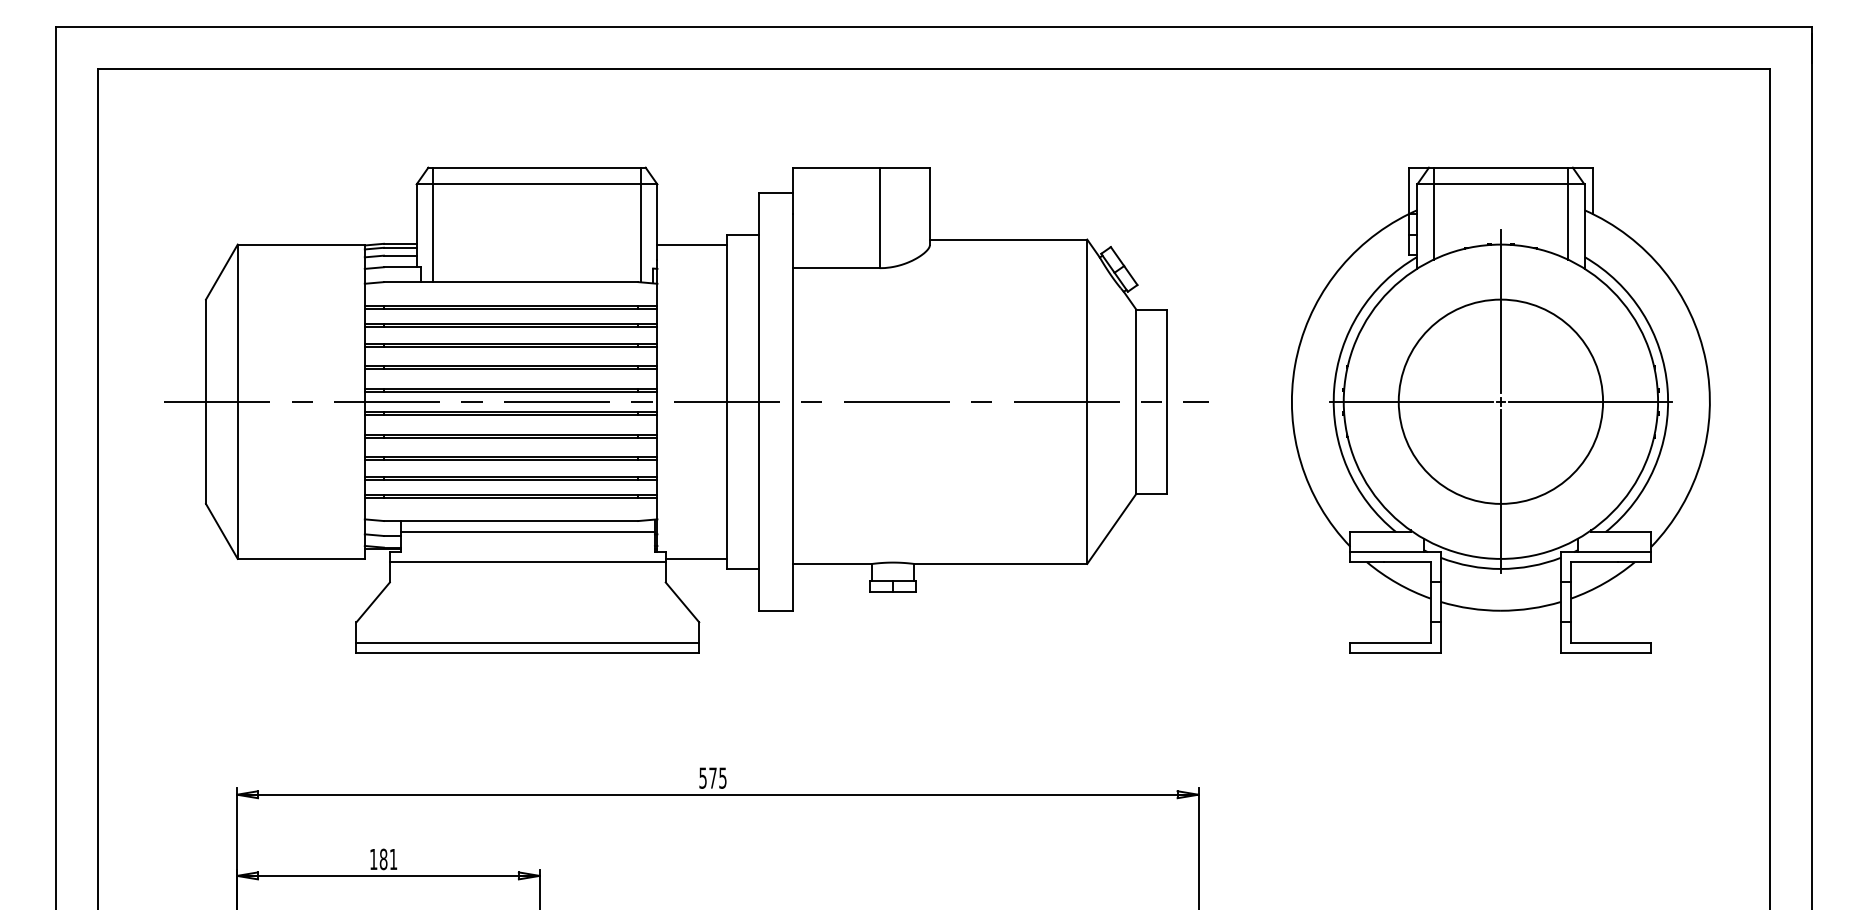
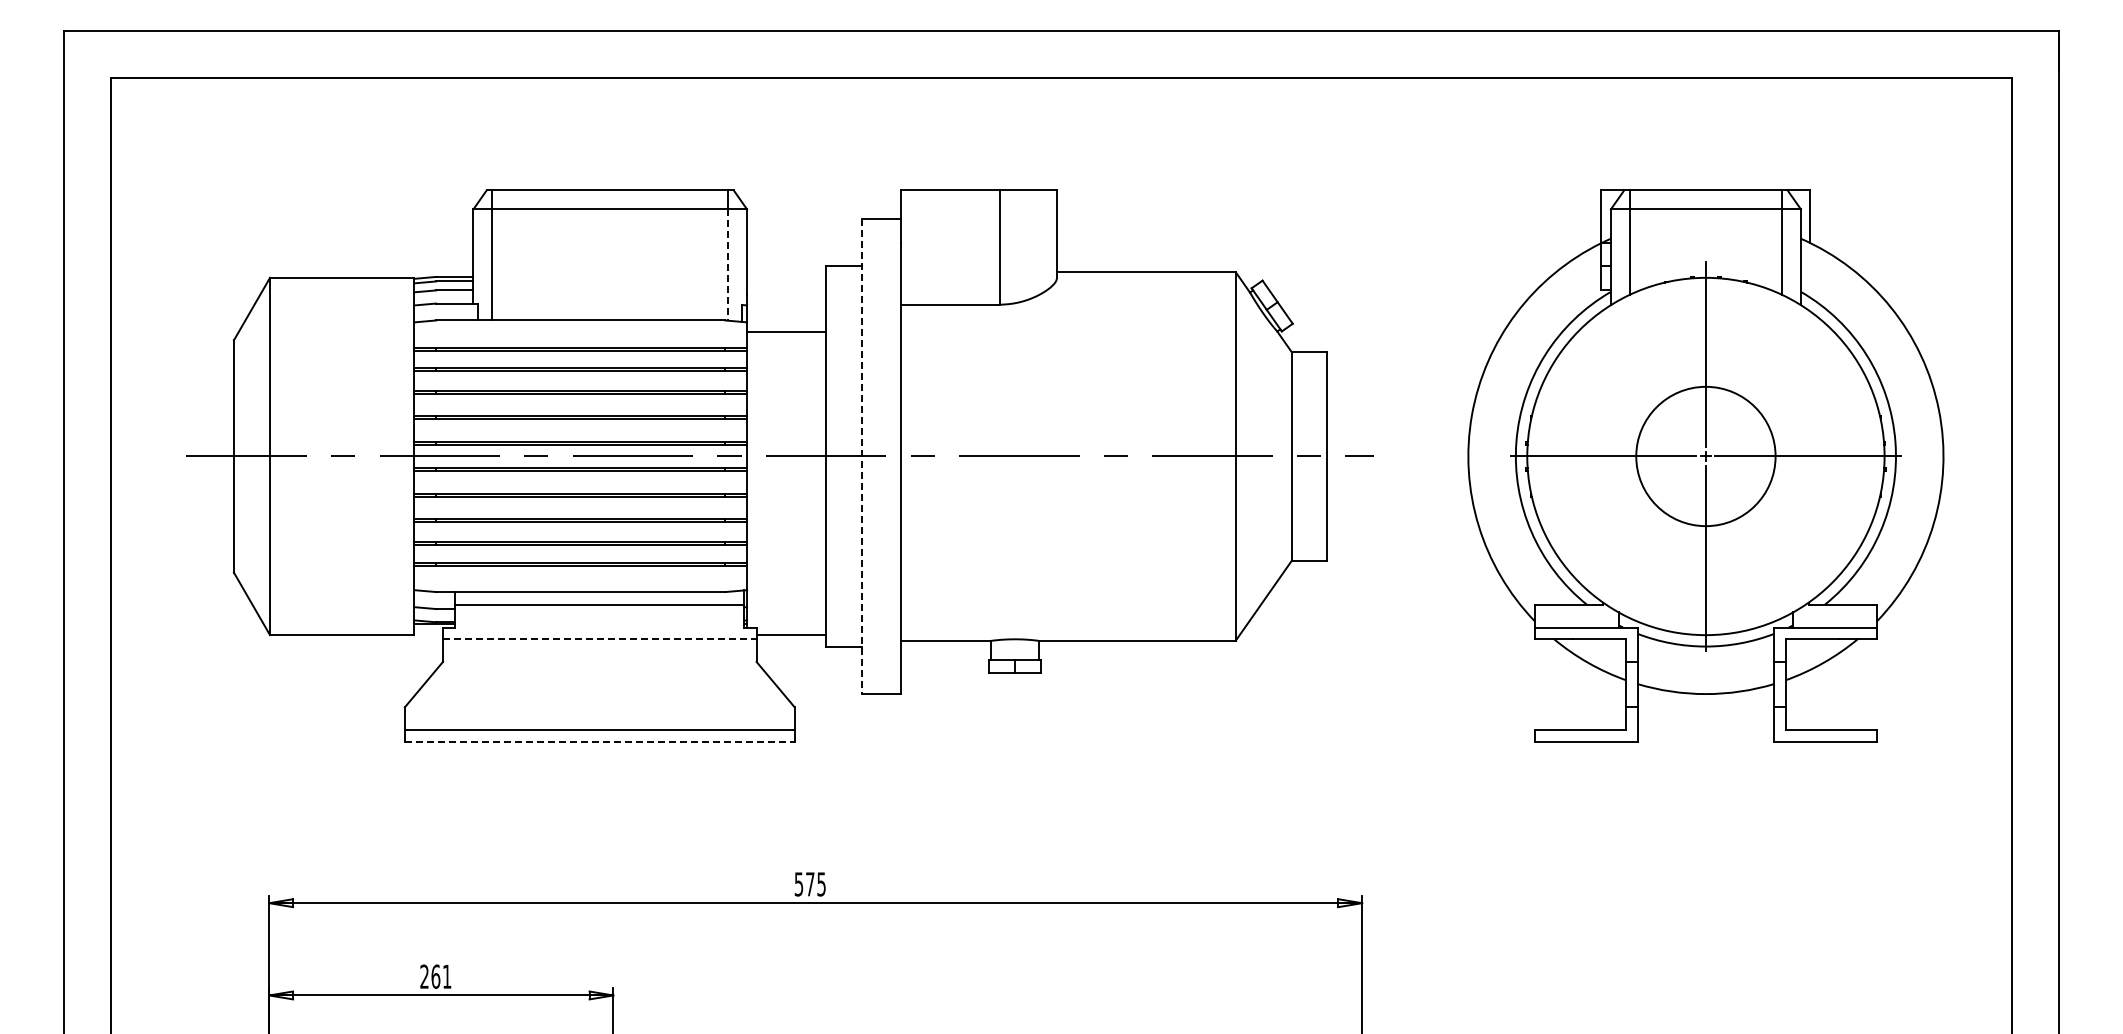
line: (641, 233) -> (728, 265), solid -> dashed
line: (692, 244) -> (786, 331), moved
line: (758, 401) -> (862, 456), solid -> dashed
circle: (1500, 401) -> (1705, 456), size x0.6
line: (527, 561) -> (599, 638), solid -> dashed
line: (527, 652) -> (599, 741), solid -> dashed
text: (378, 859) -> (430, 976), 181 -> 261

